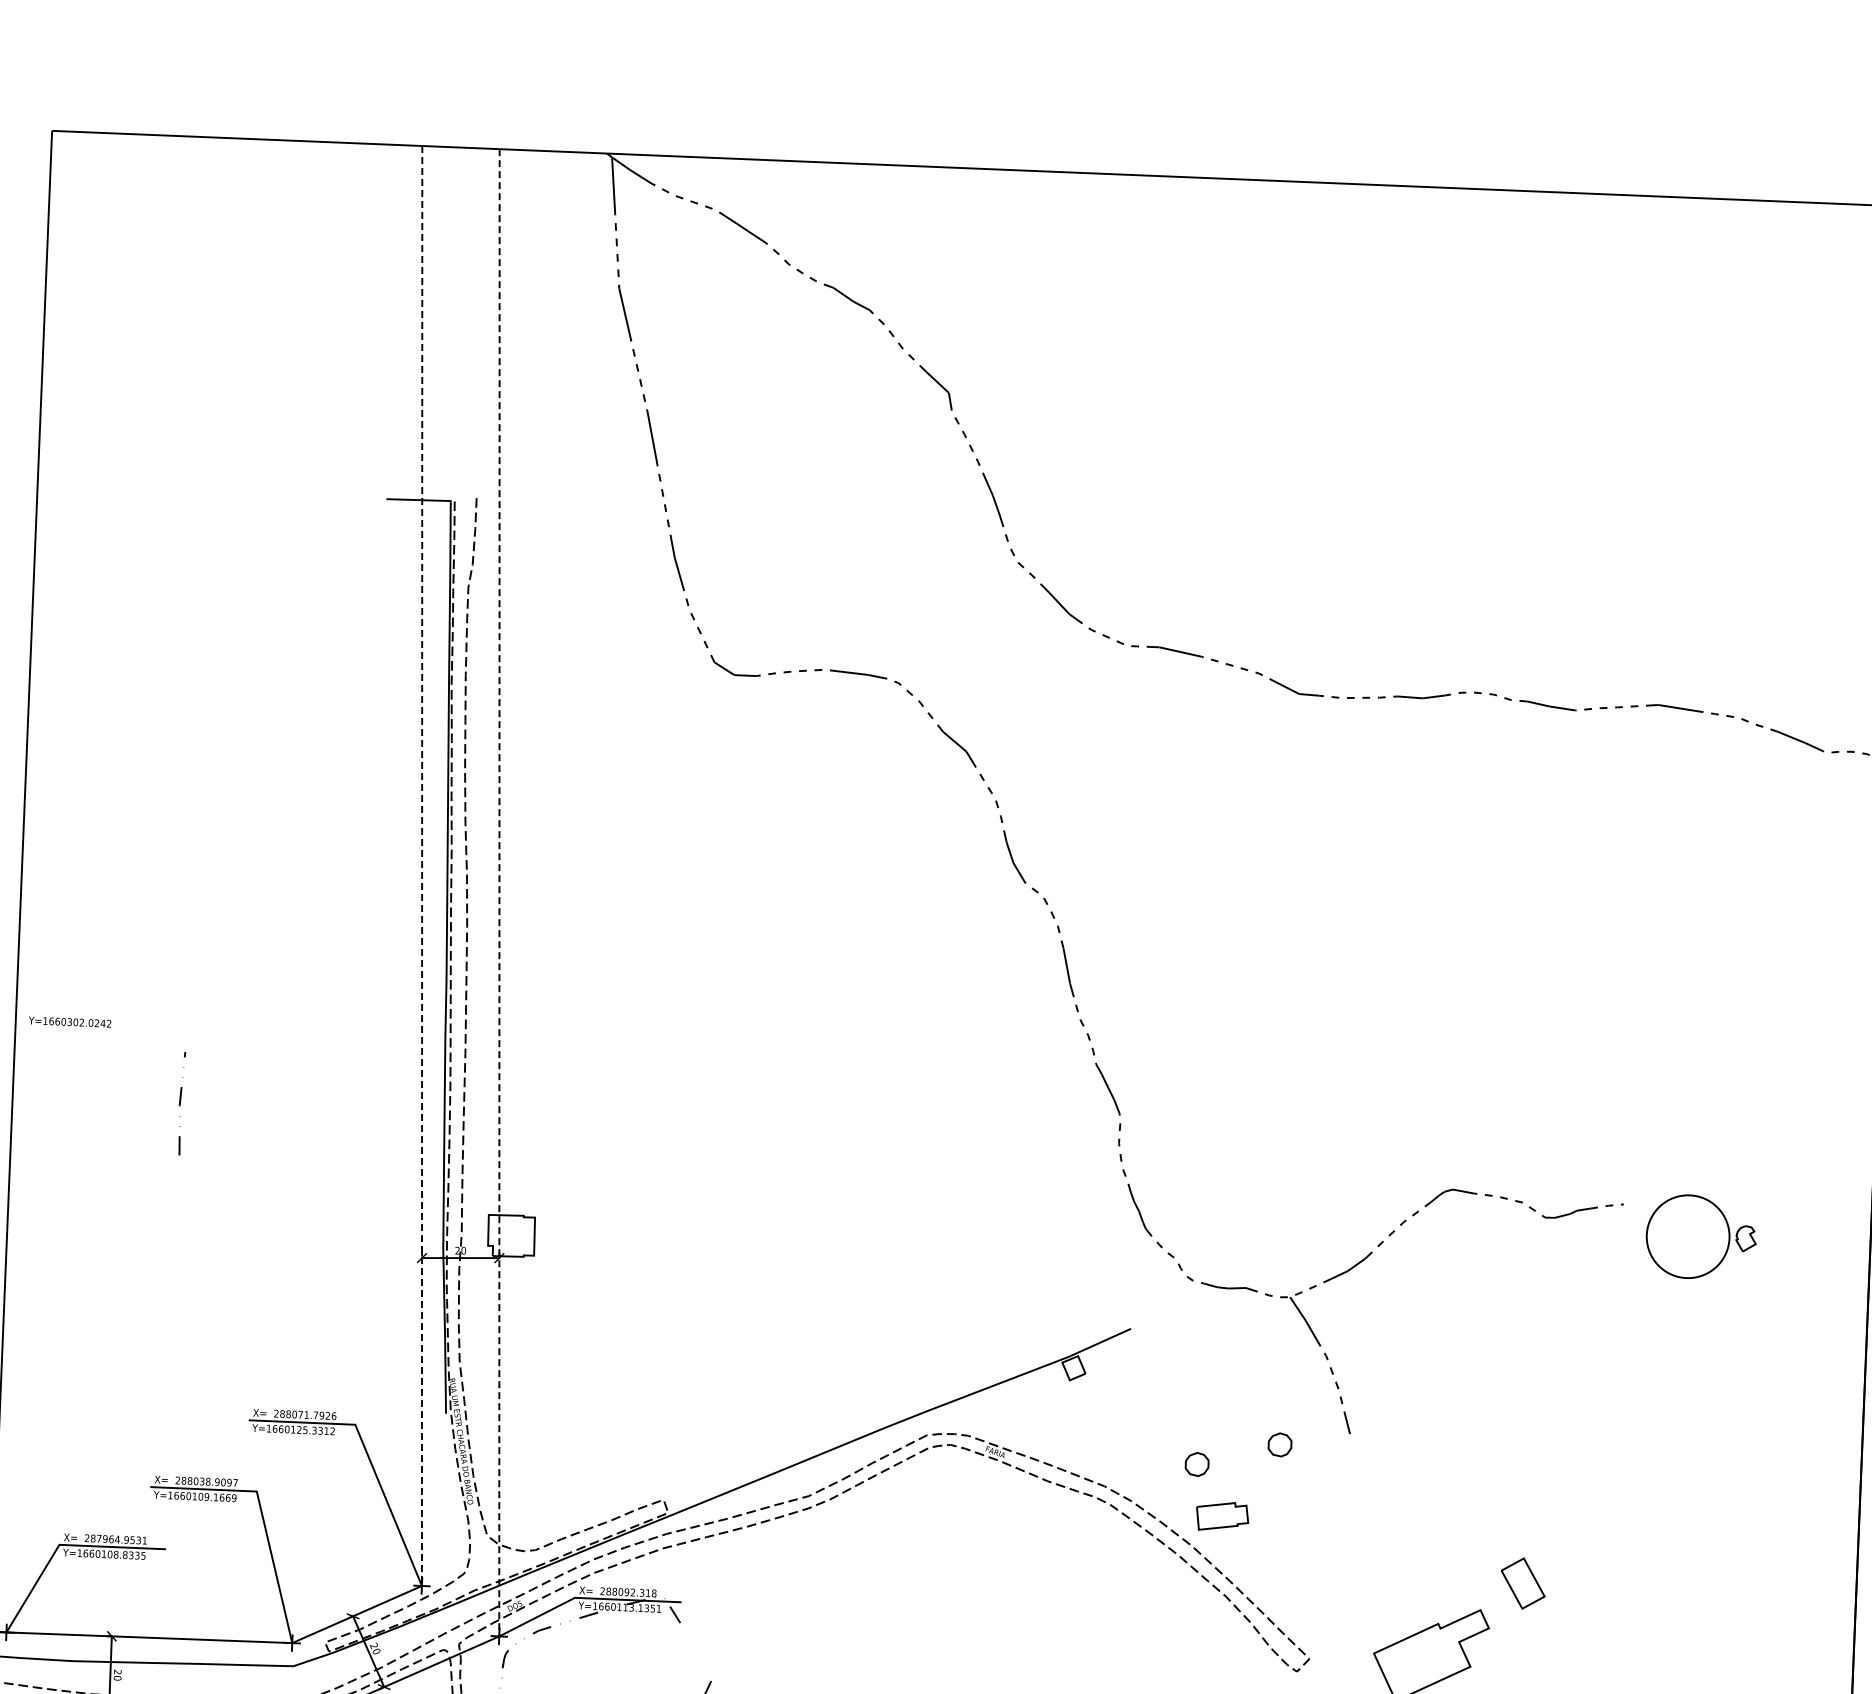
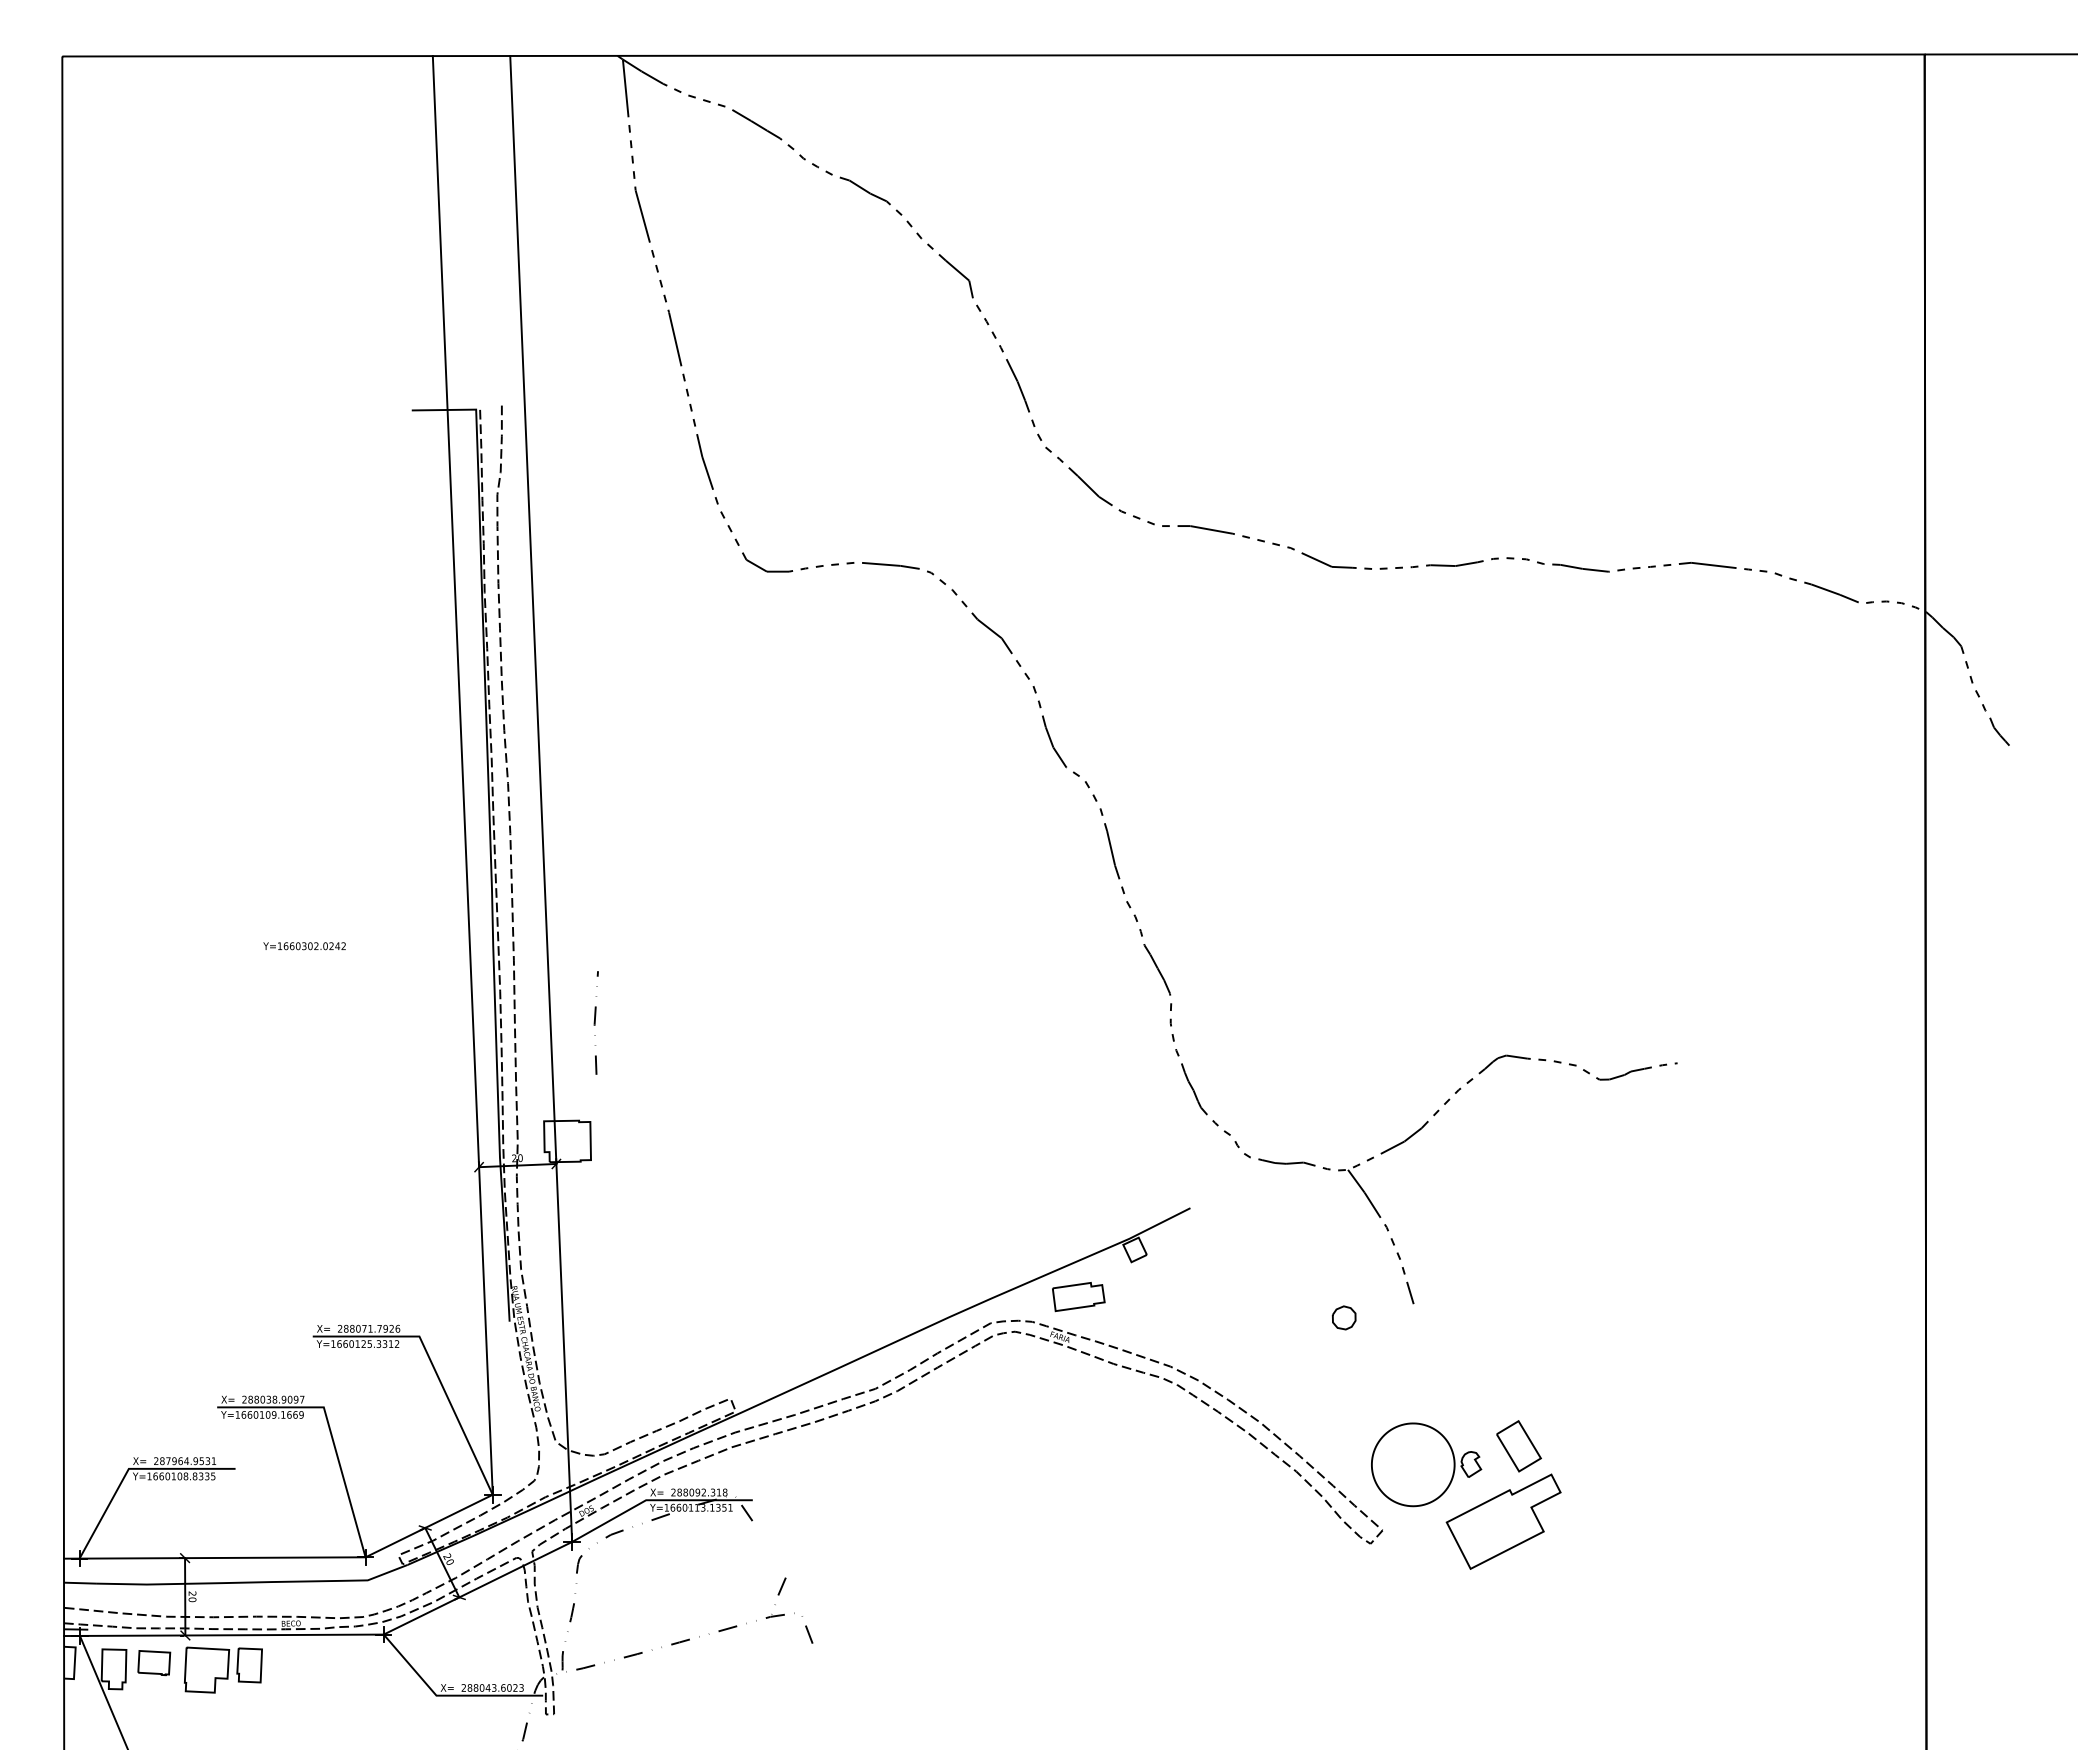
line: (421, 866) -> (462, 775), dashed -> solid
line: (499, 892) -> (541, 798), dashed -> solid
text: (69, 1022) -> (304, 946), moved
line: (180, 1103) -> (595, 1022), moved
part: (1701, 1236) -> (1426, 1464), moved
part: (1196, 1463) -> (1261, 1340), removed
part: (1222, 1517) -> (1078, 1297), moved
part: (1522, 1583) -> (1518, 1446), moved

